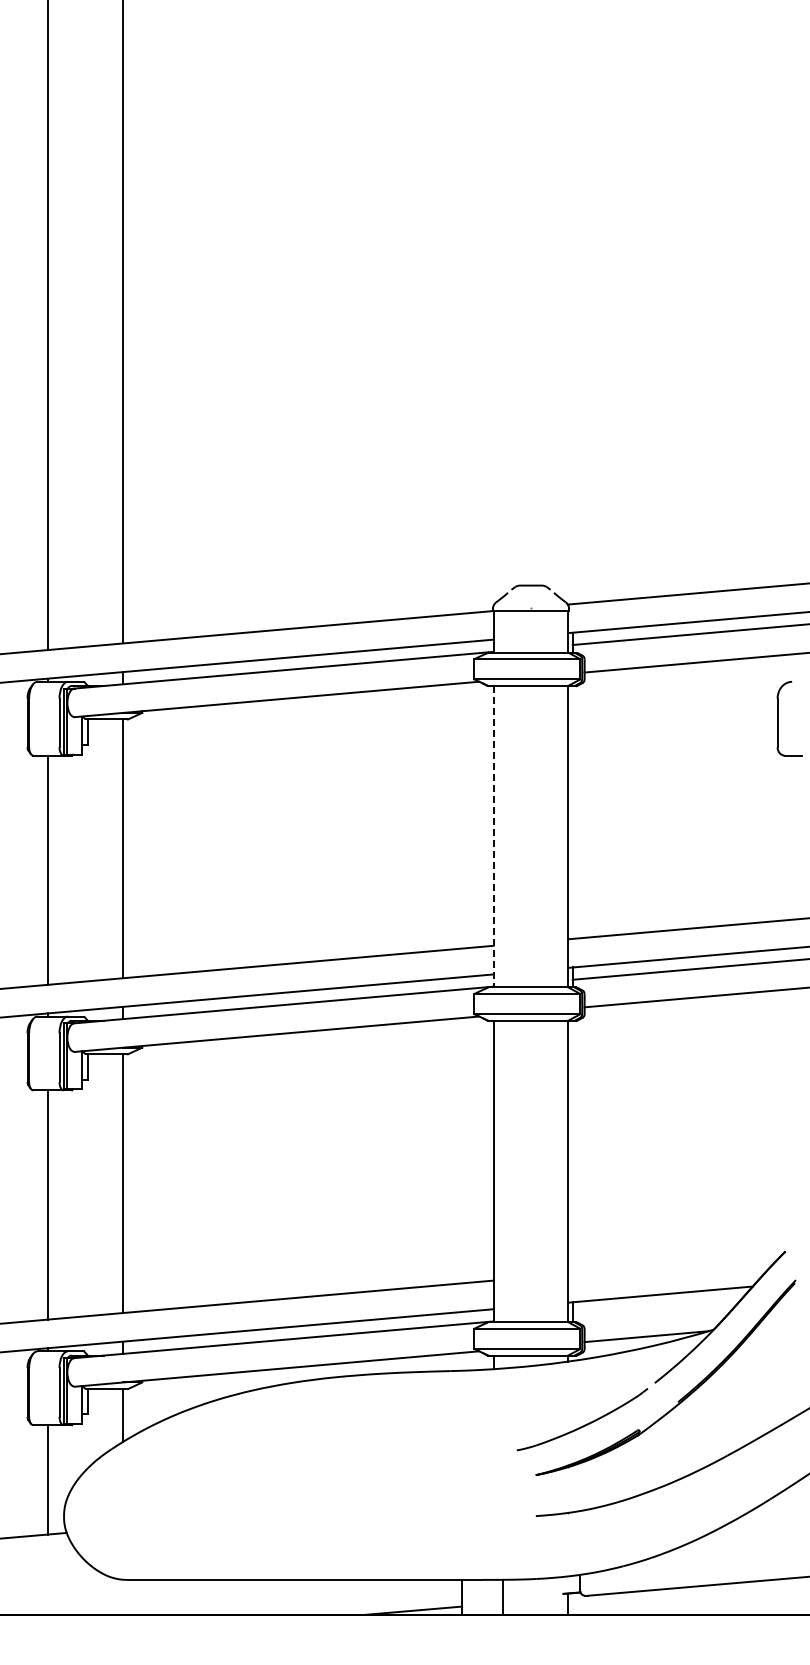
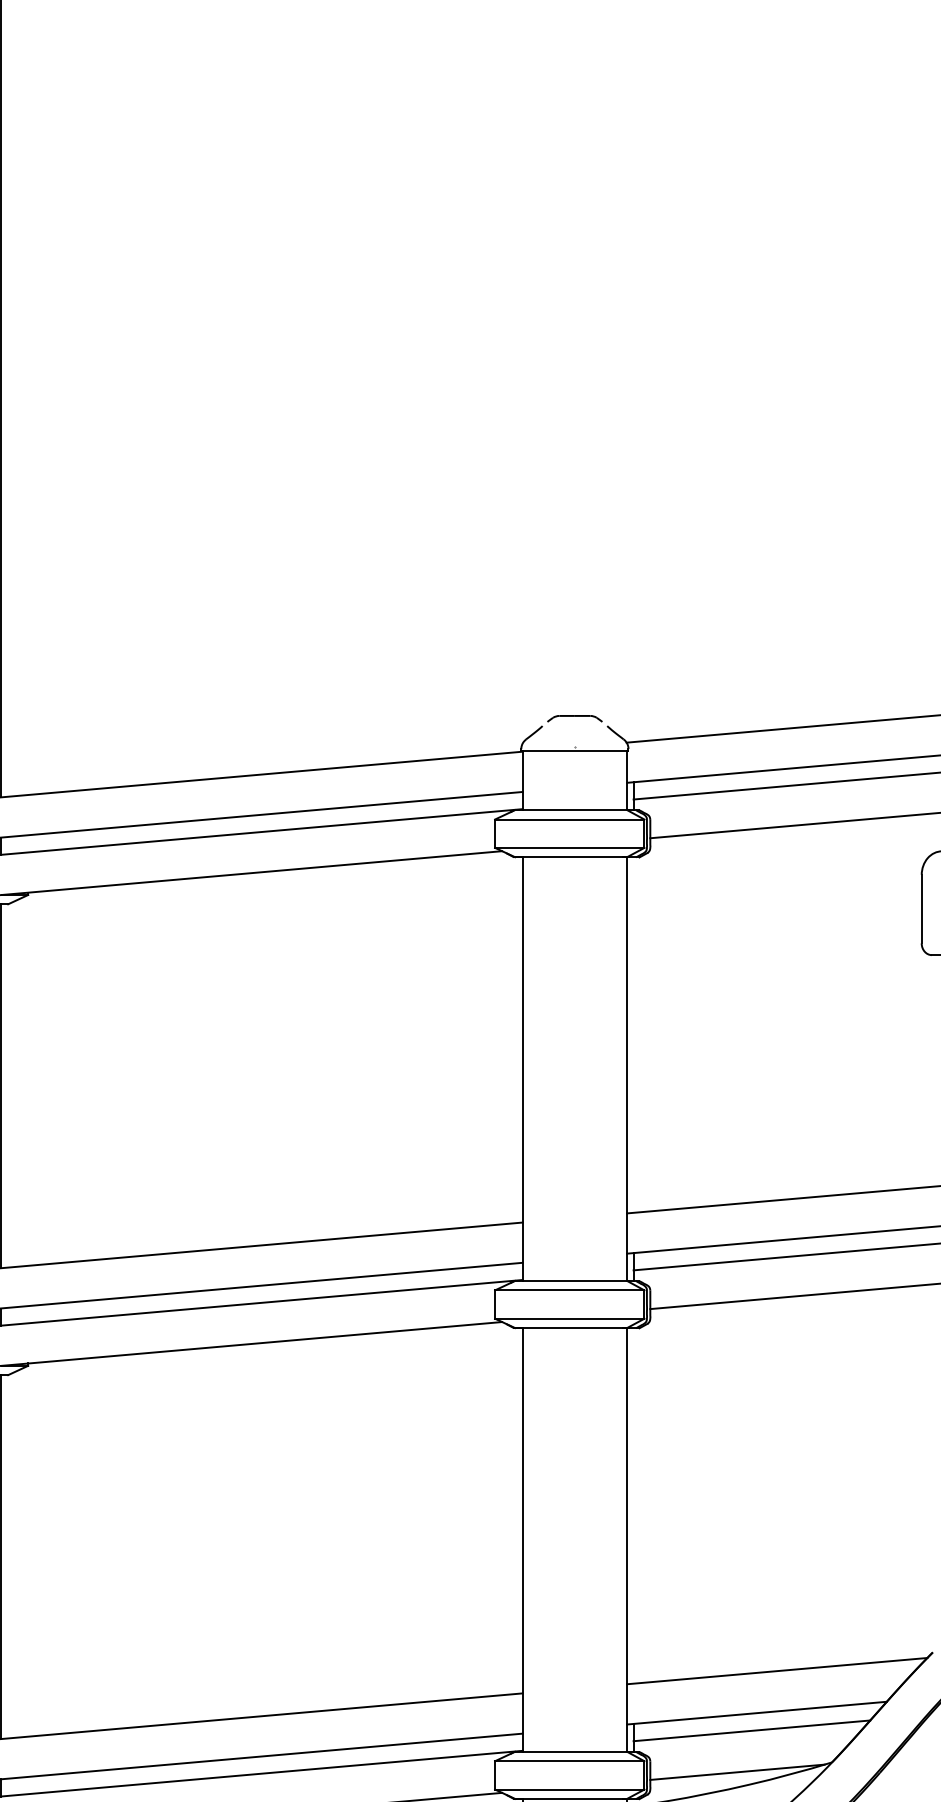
line: (493, 836) -> (522, 1068), dashed -> solid
line: (674, 1264) -> (776, 1670), added
line: (656, 1306) -> (751, 1729), added

